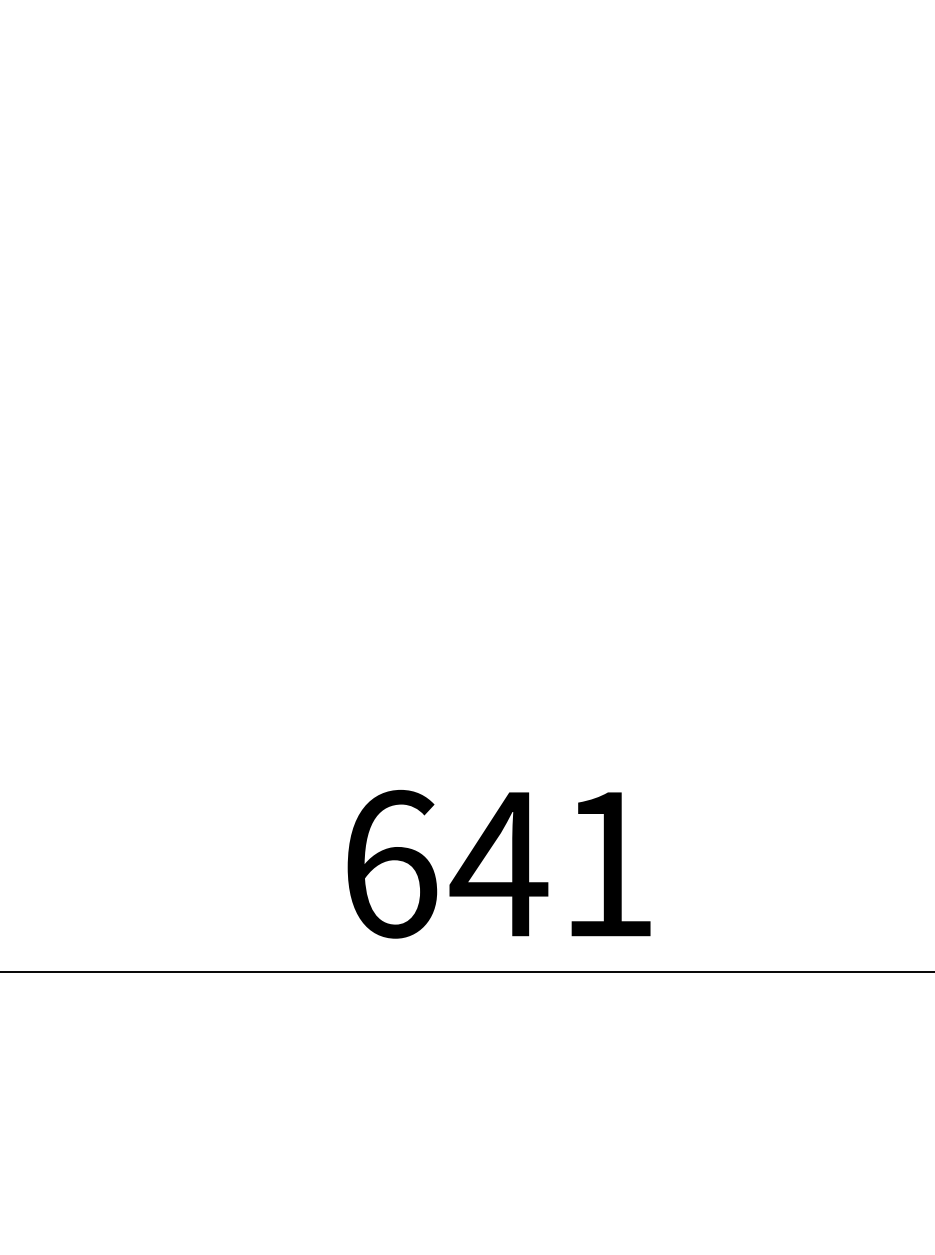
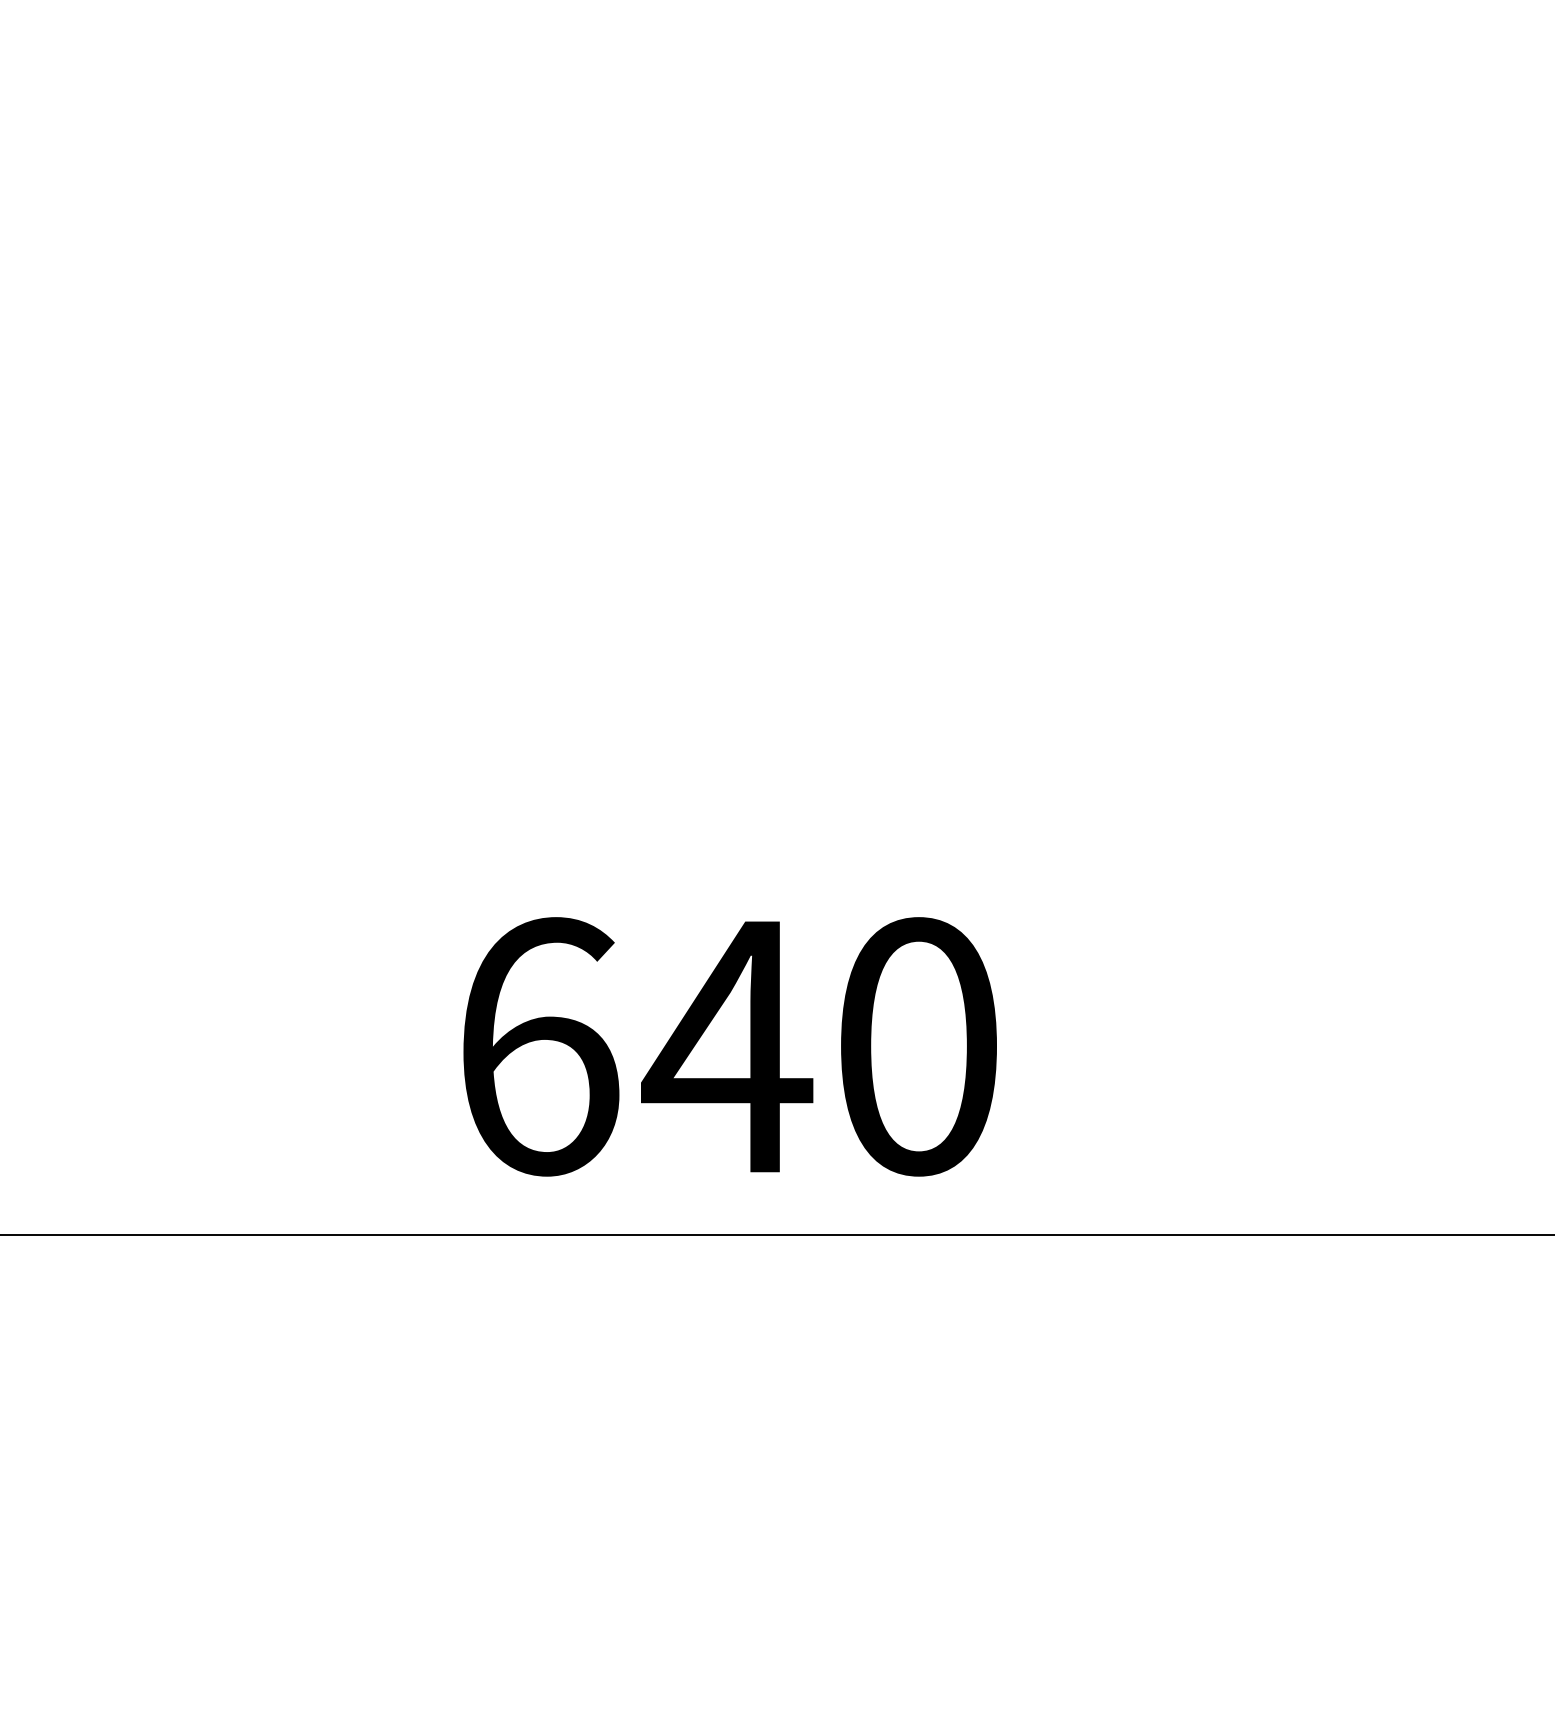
text: (608, 863) -> (918, 1045), 641 -> 640

